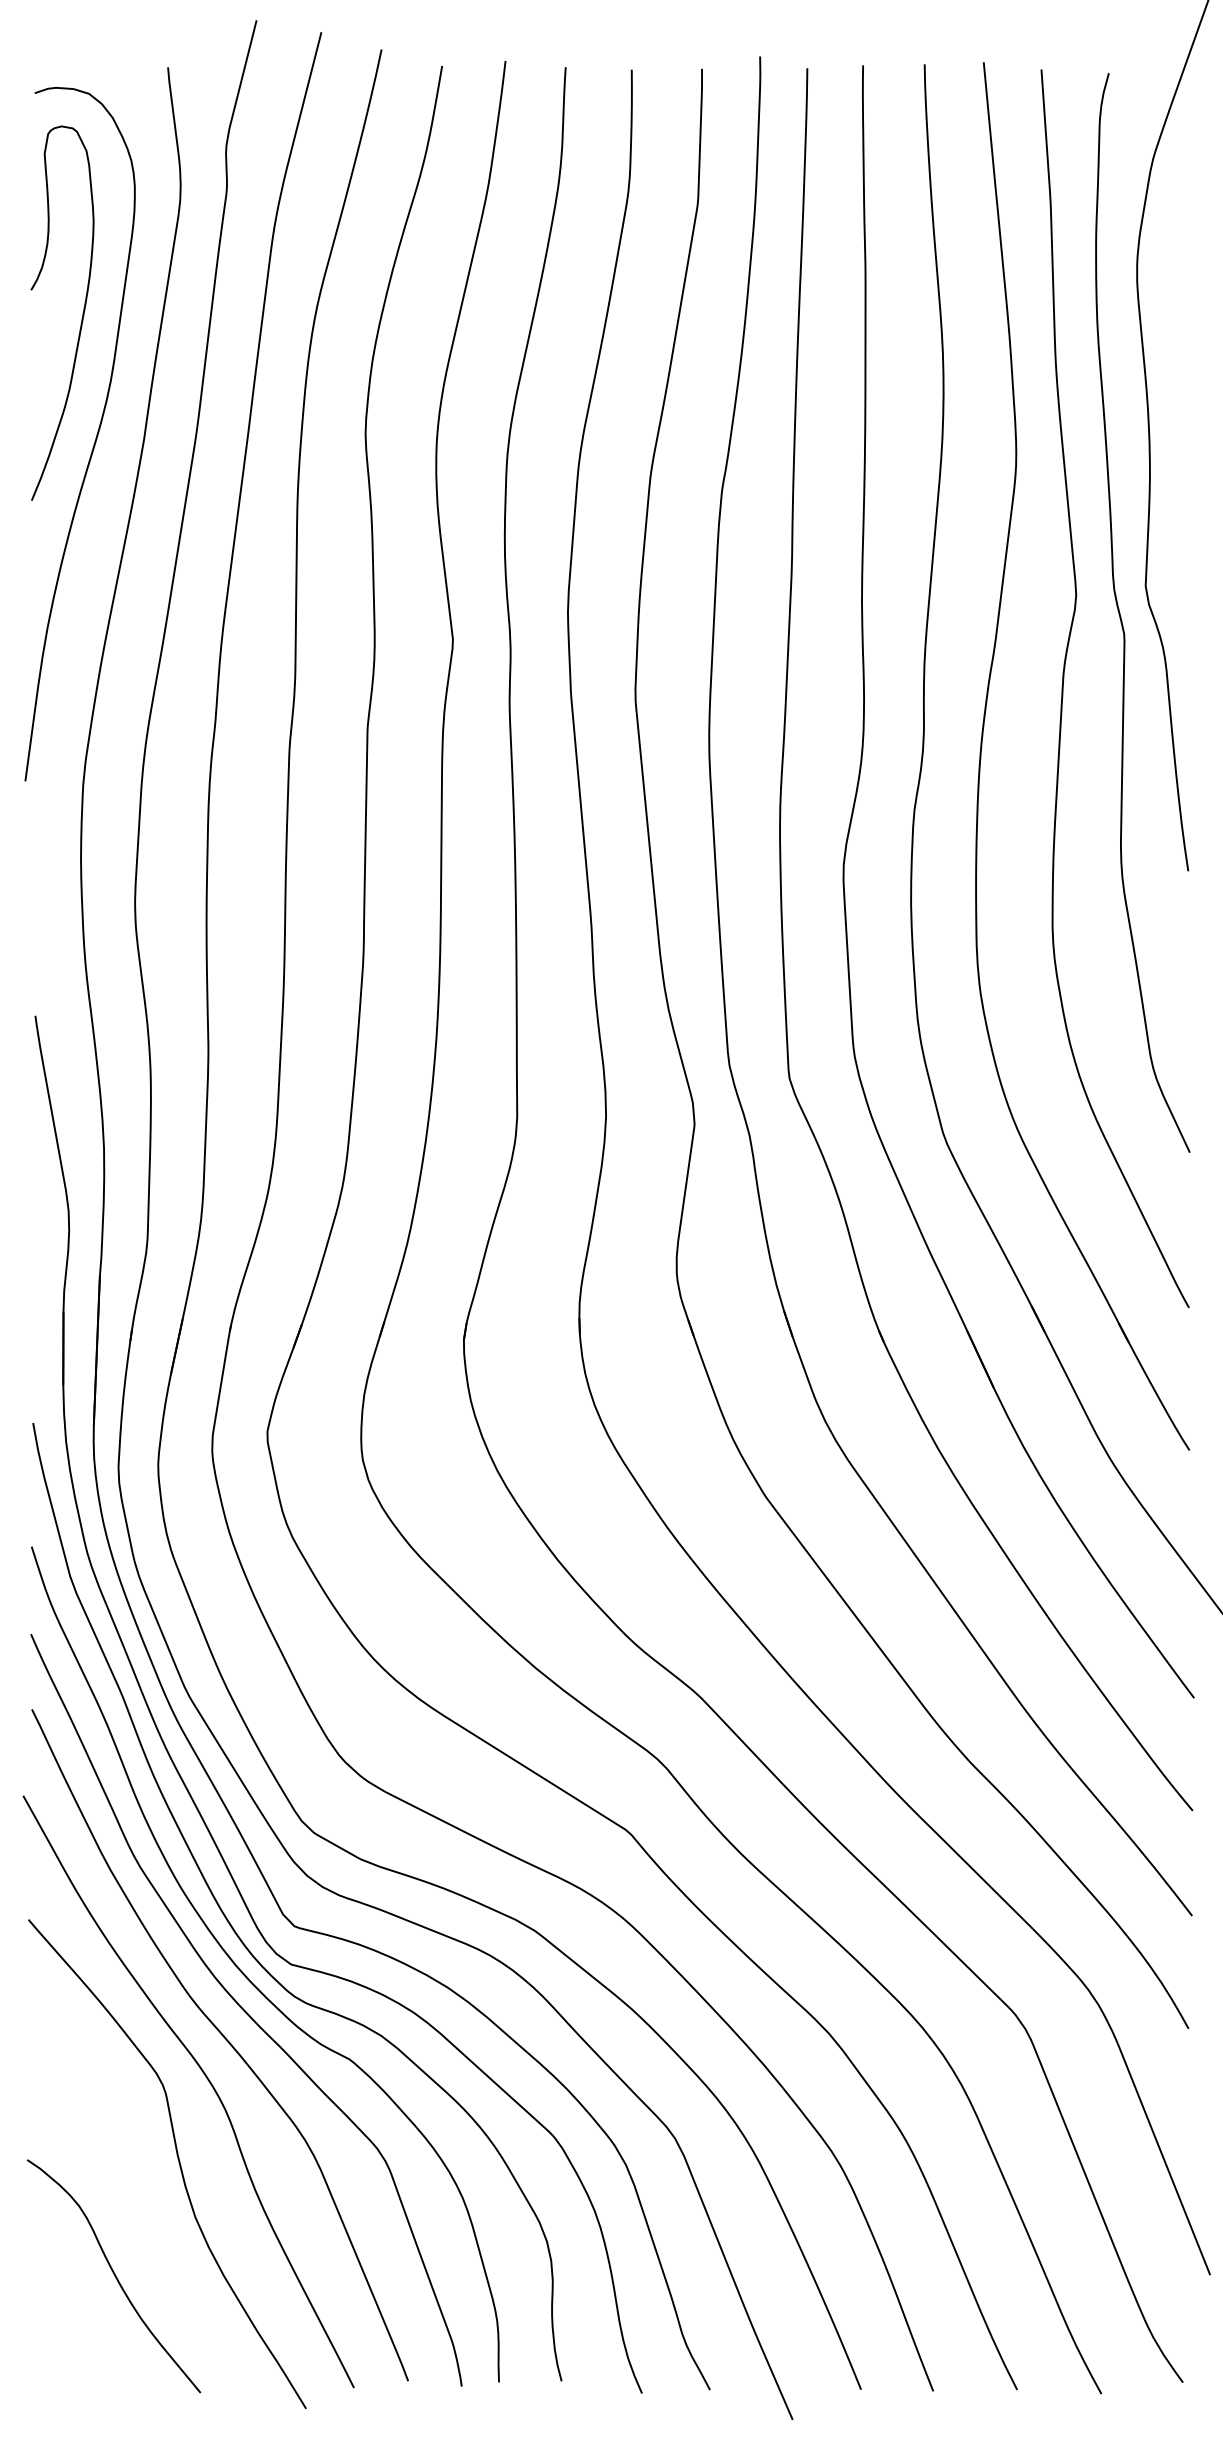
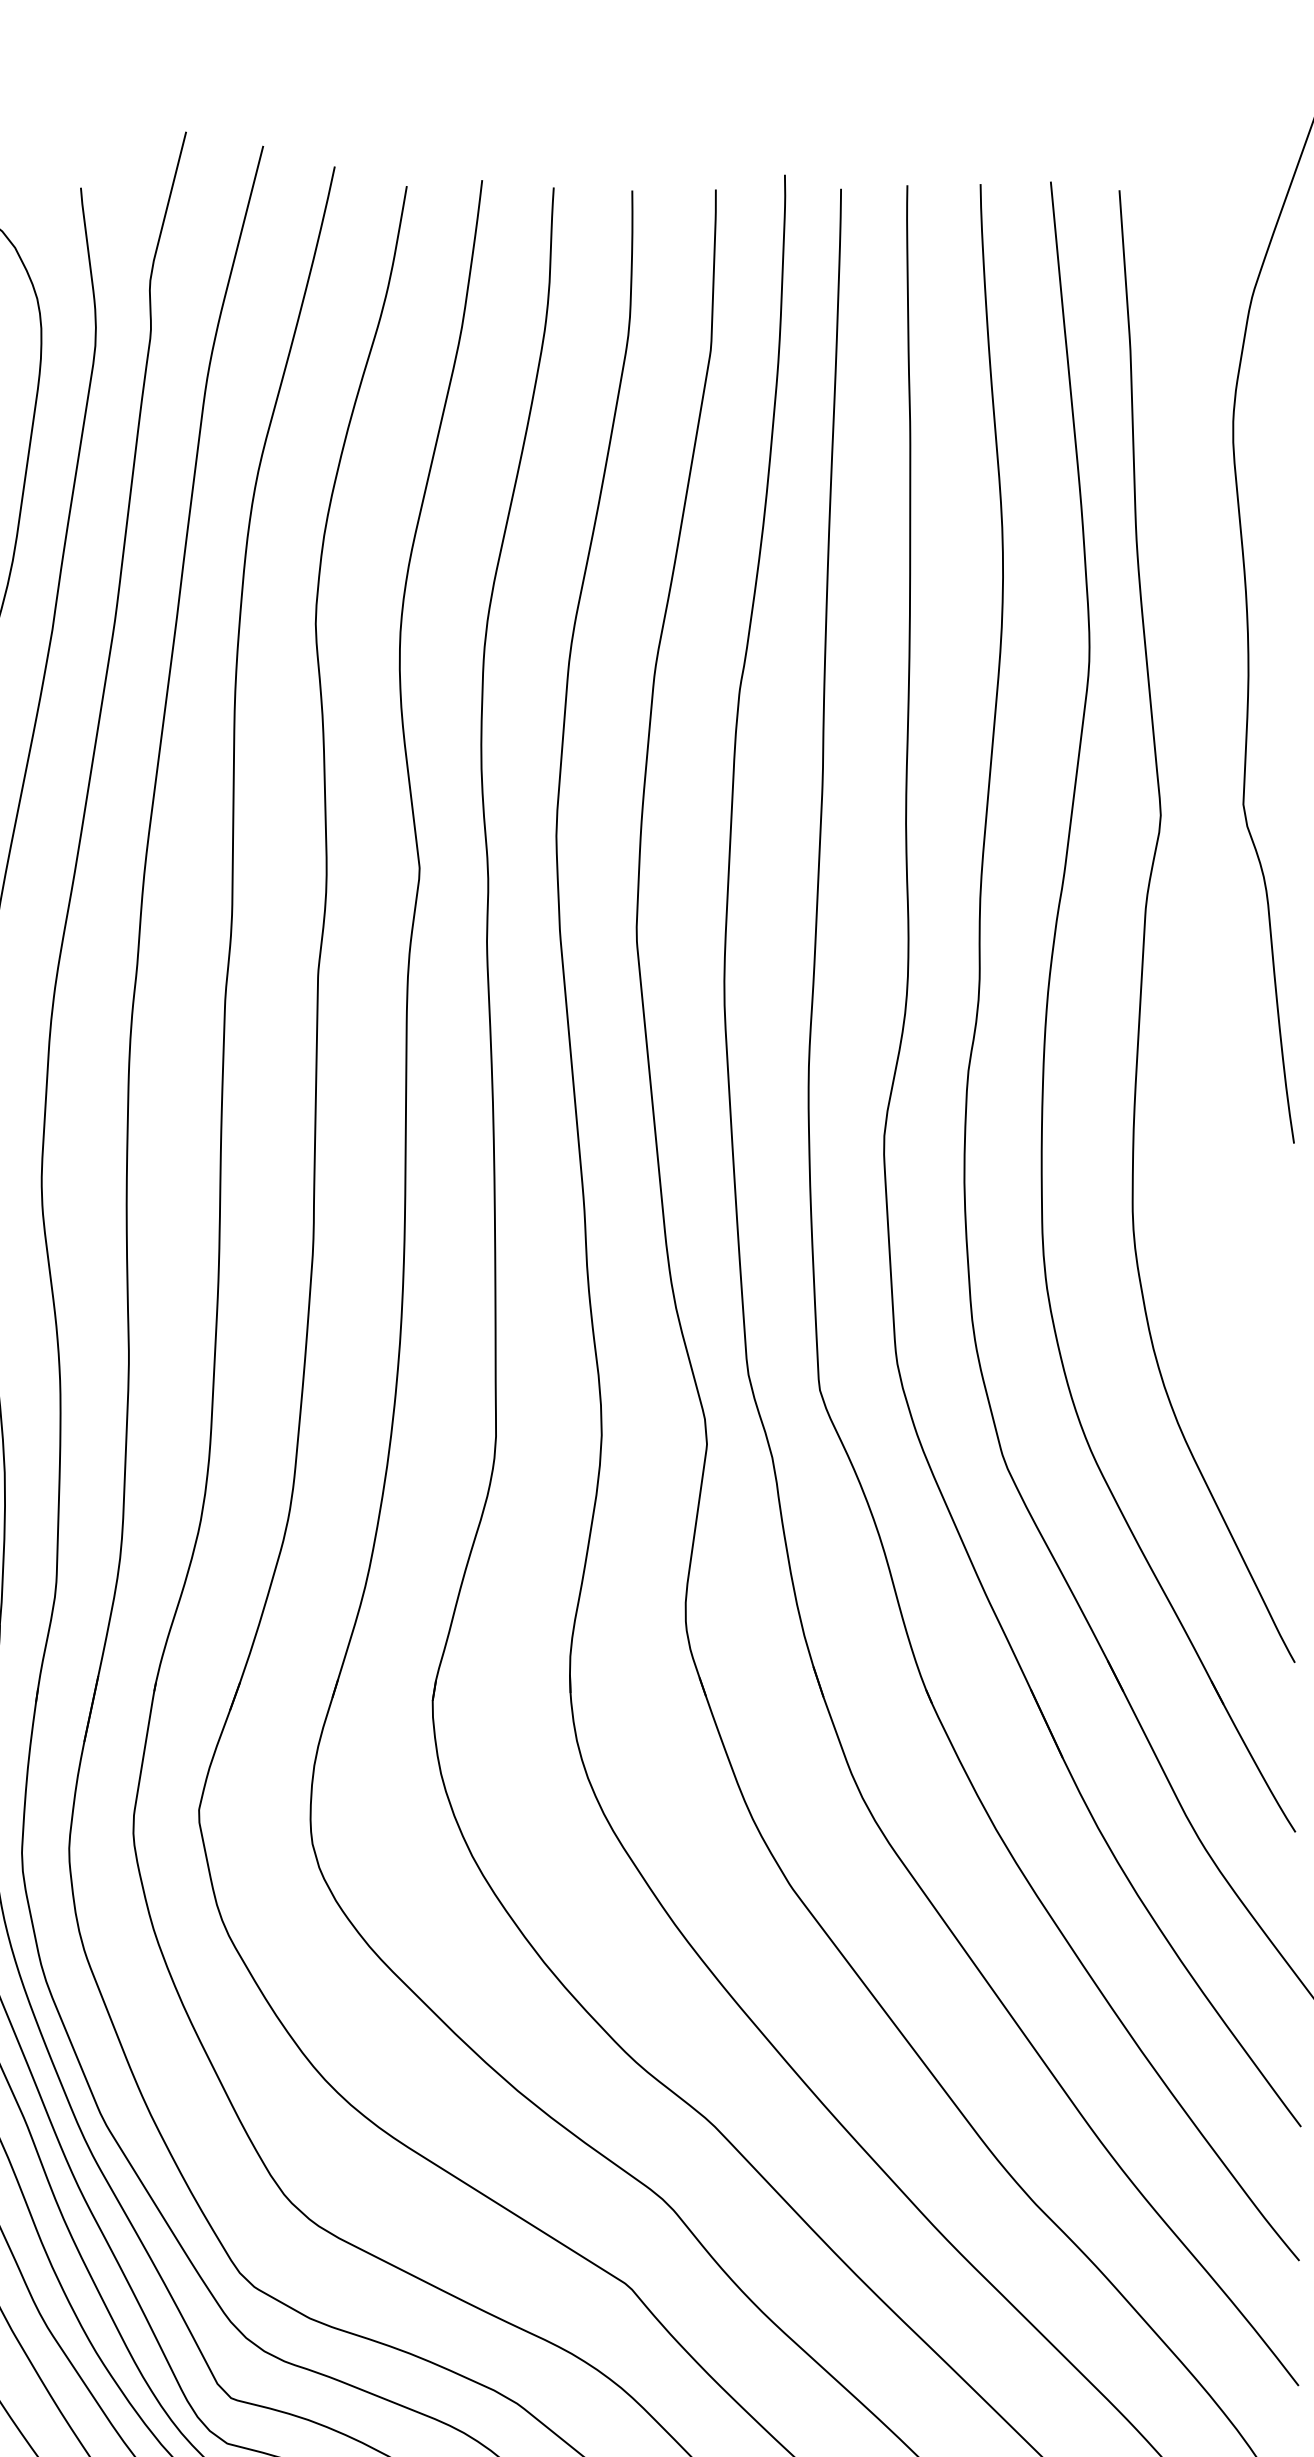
curve: (1121, 616) -> (1214, 840), removed

